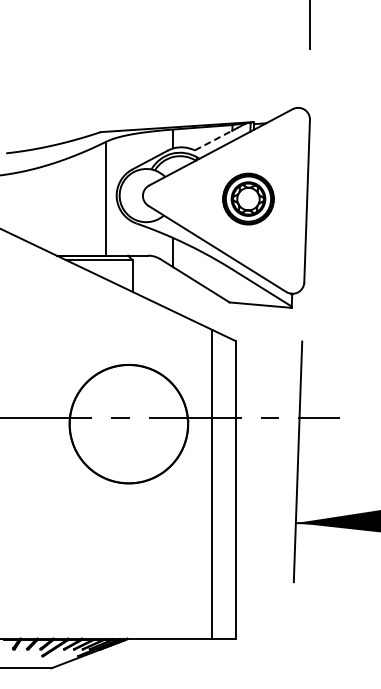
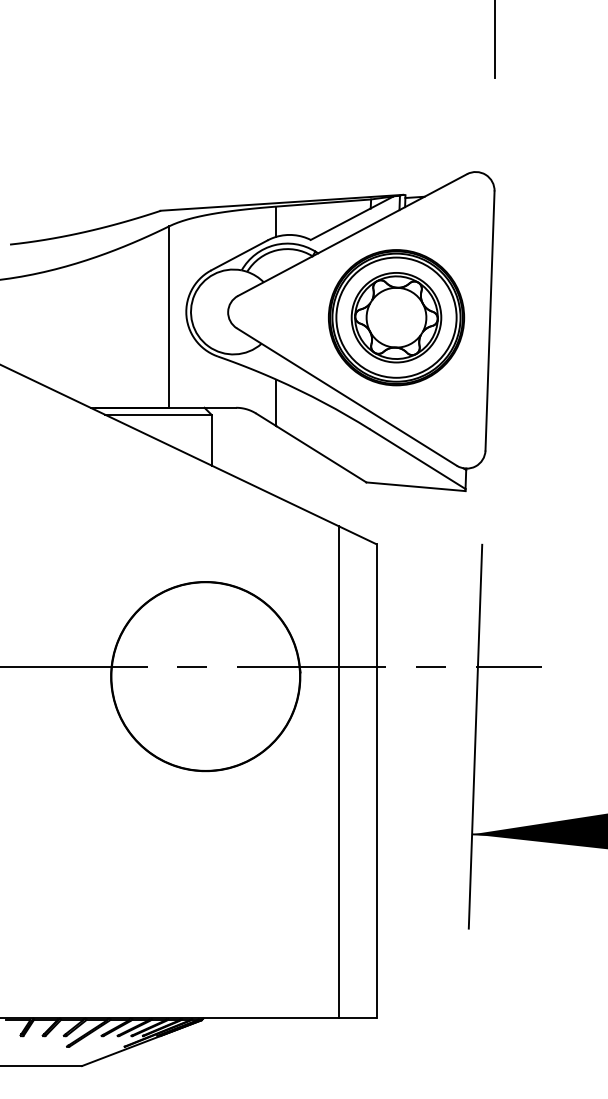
line: (214, 140) -> (342, 224), dashed -> solid
part: (248, 198) -> (396, 316), size x1.67

